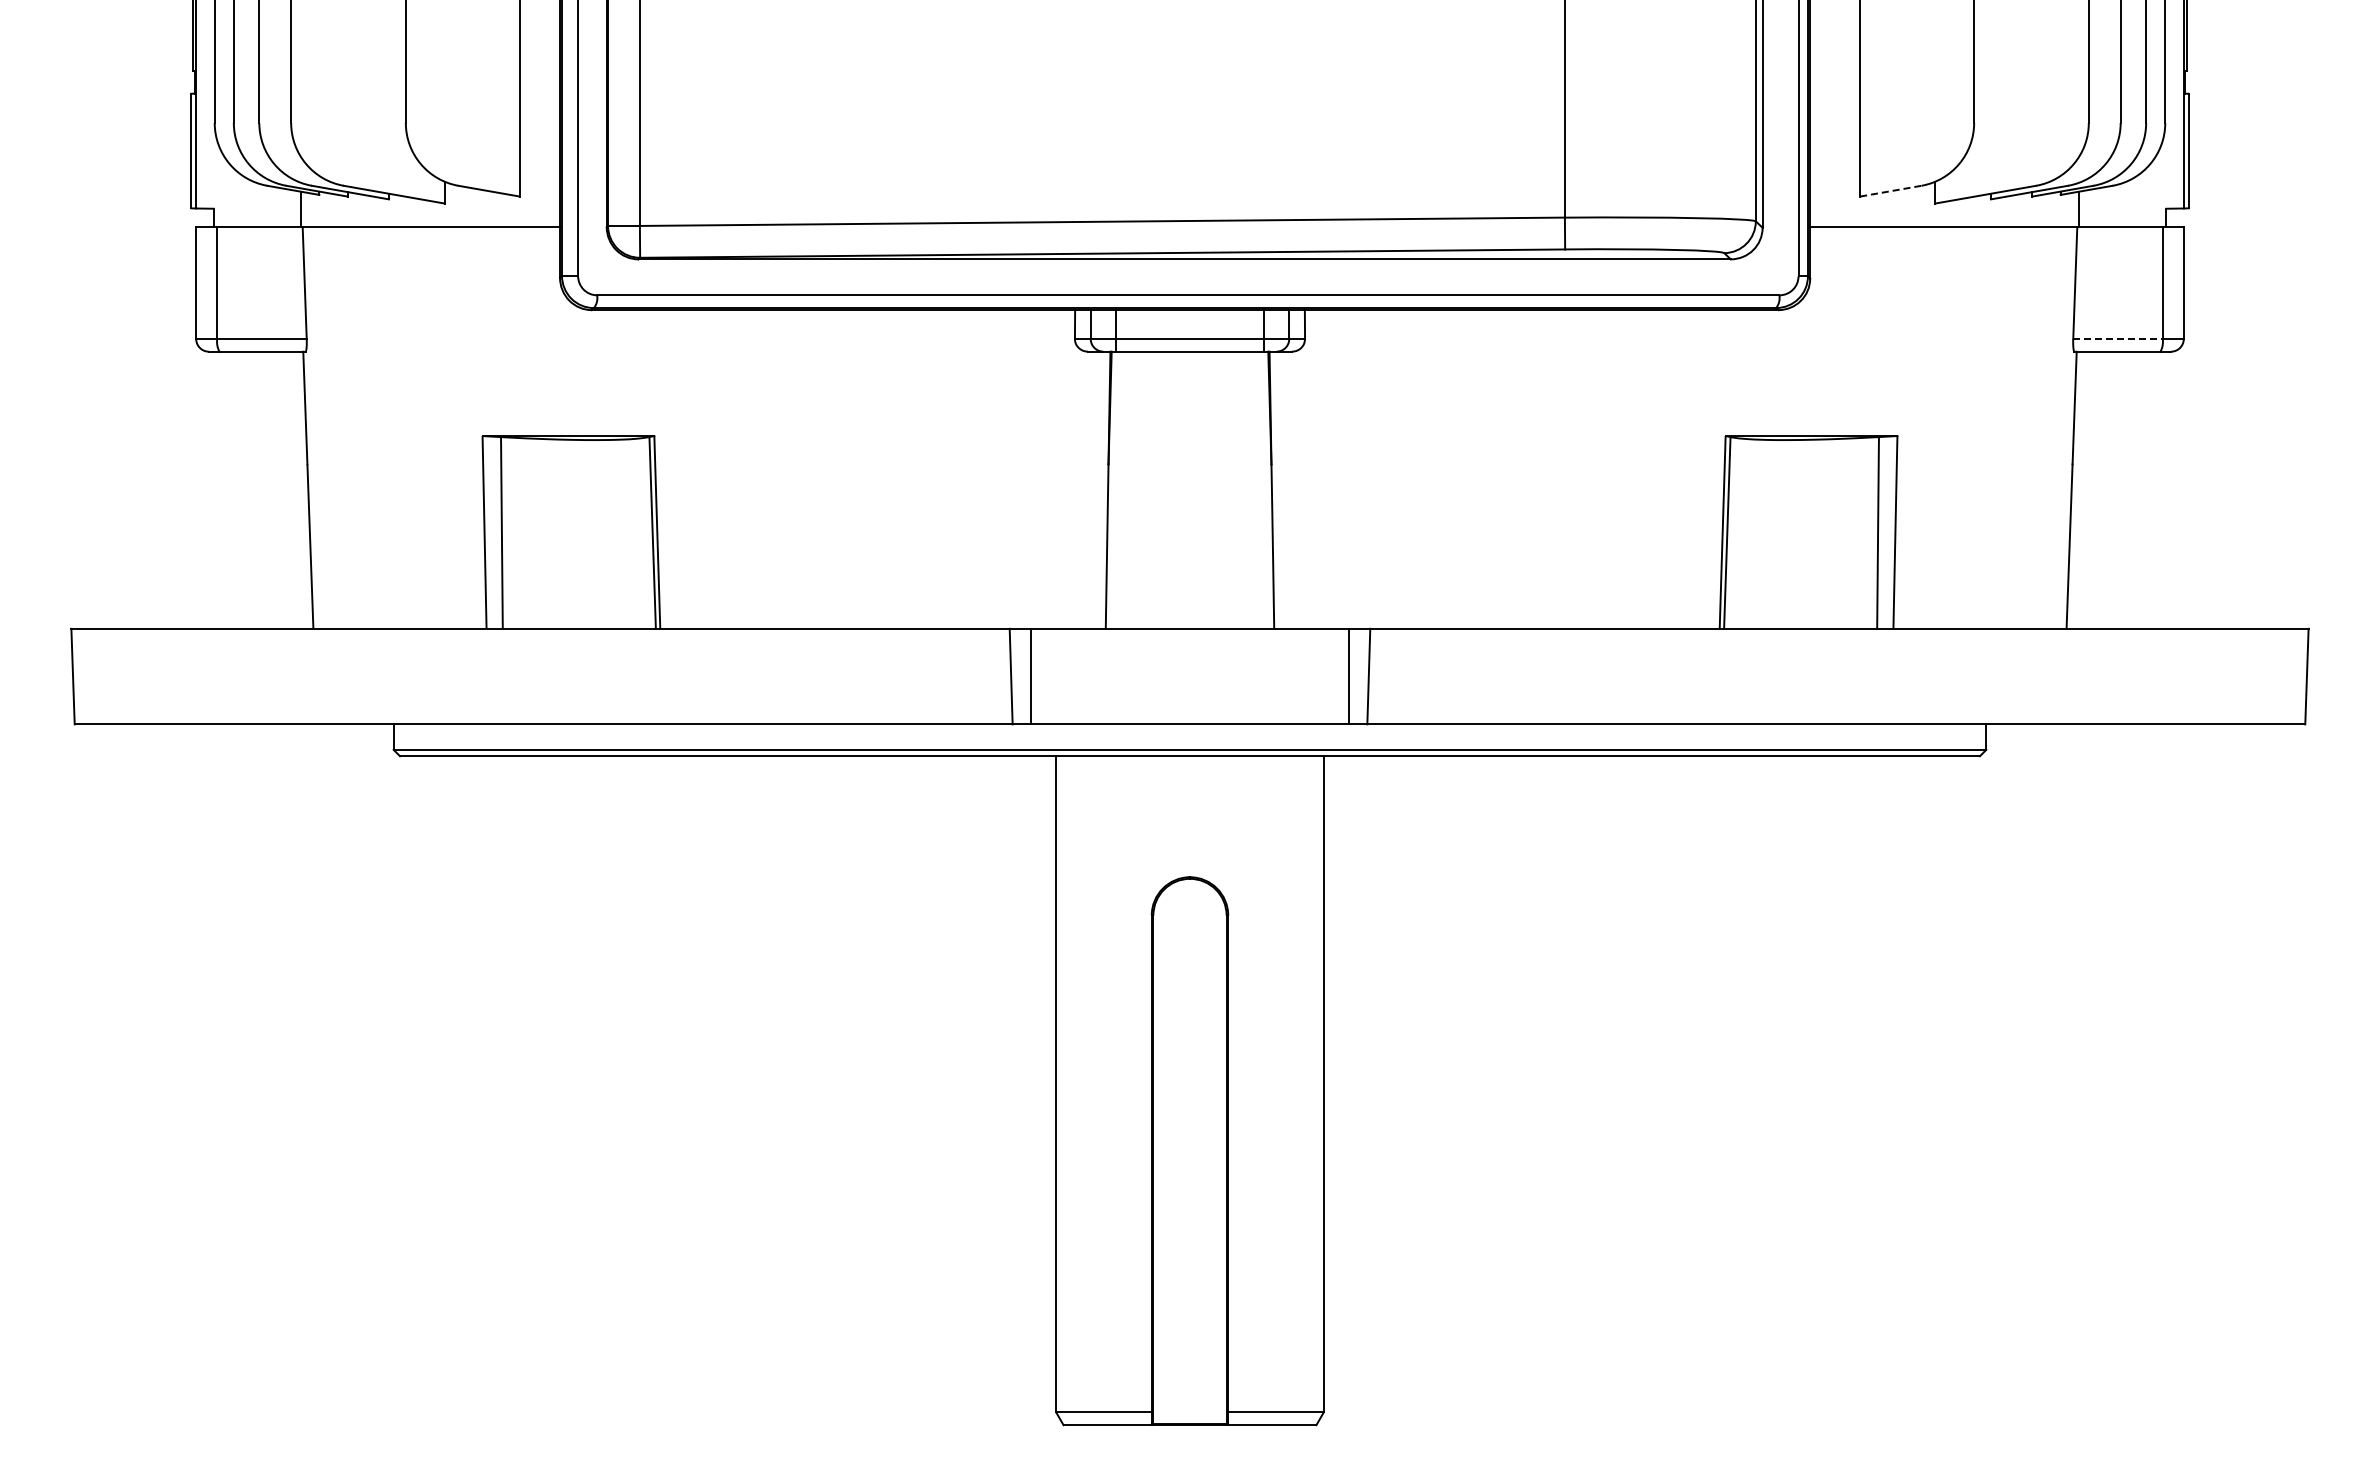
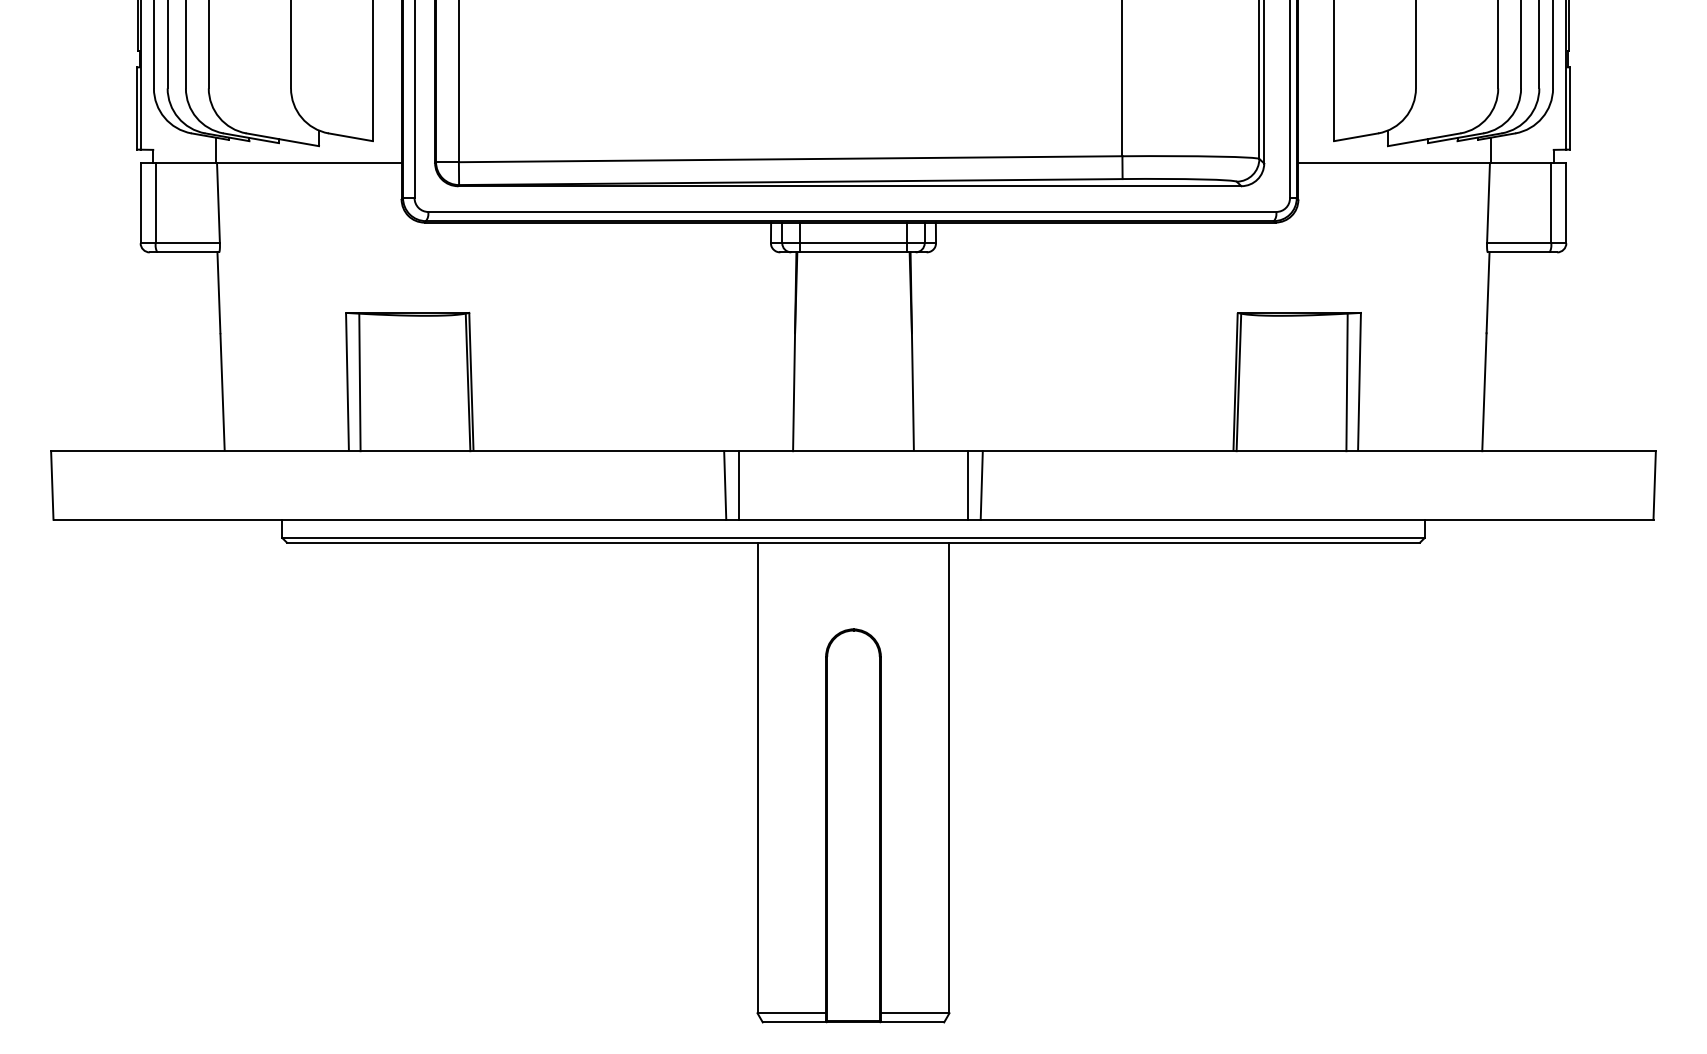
line: (1891, 191) -> (1356, 137), dashed -> solid
line: (2117, 338) -> (1518, 242), dashed -> solid

